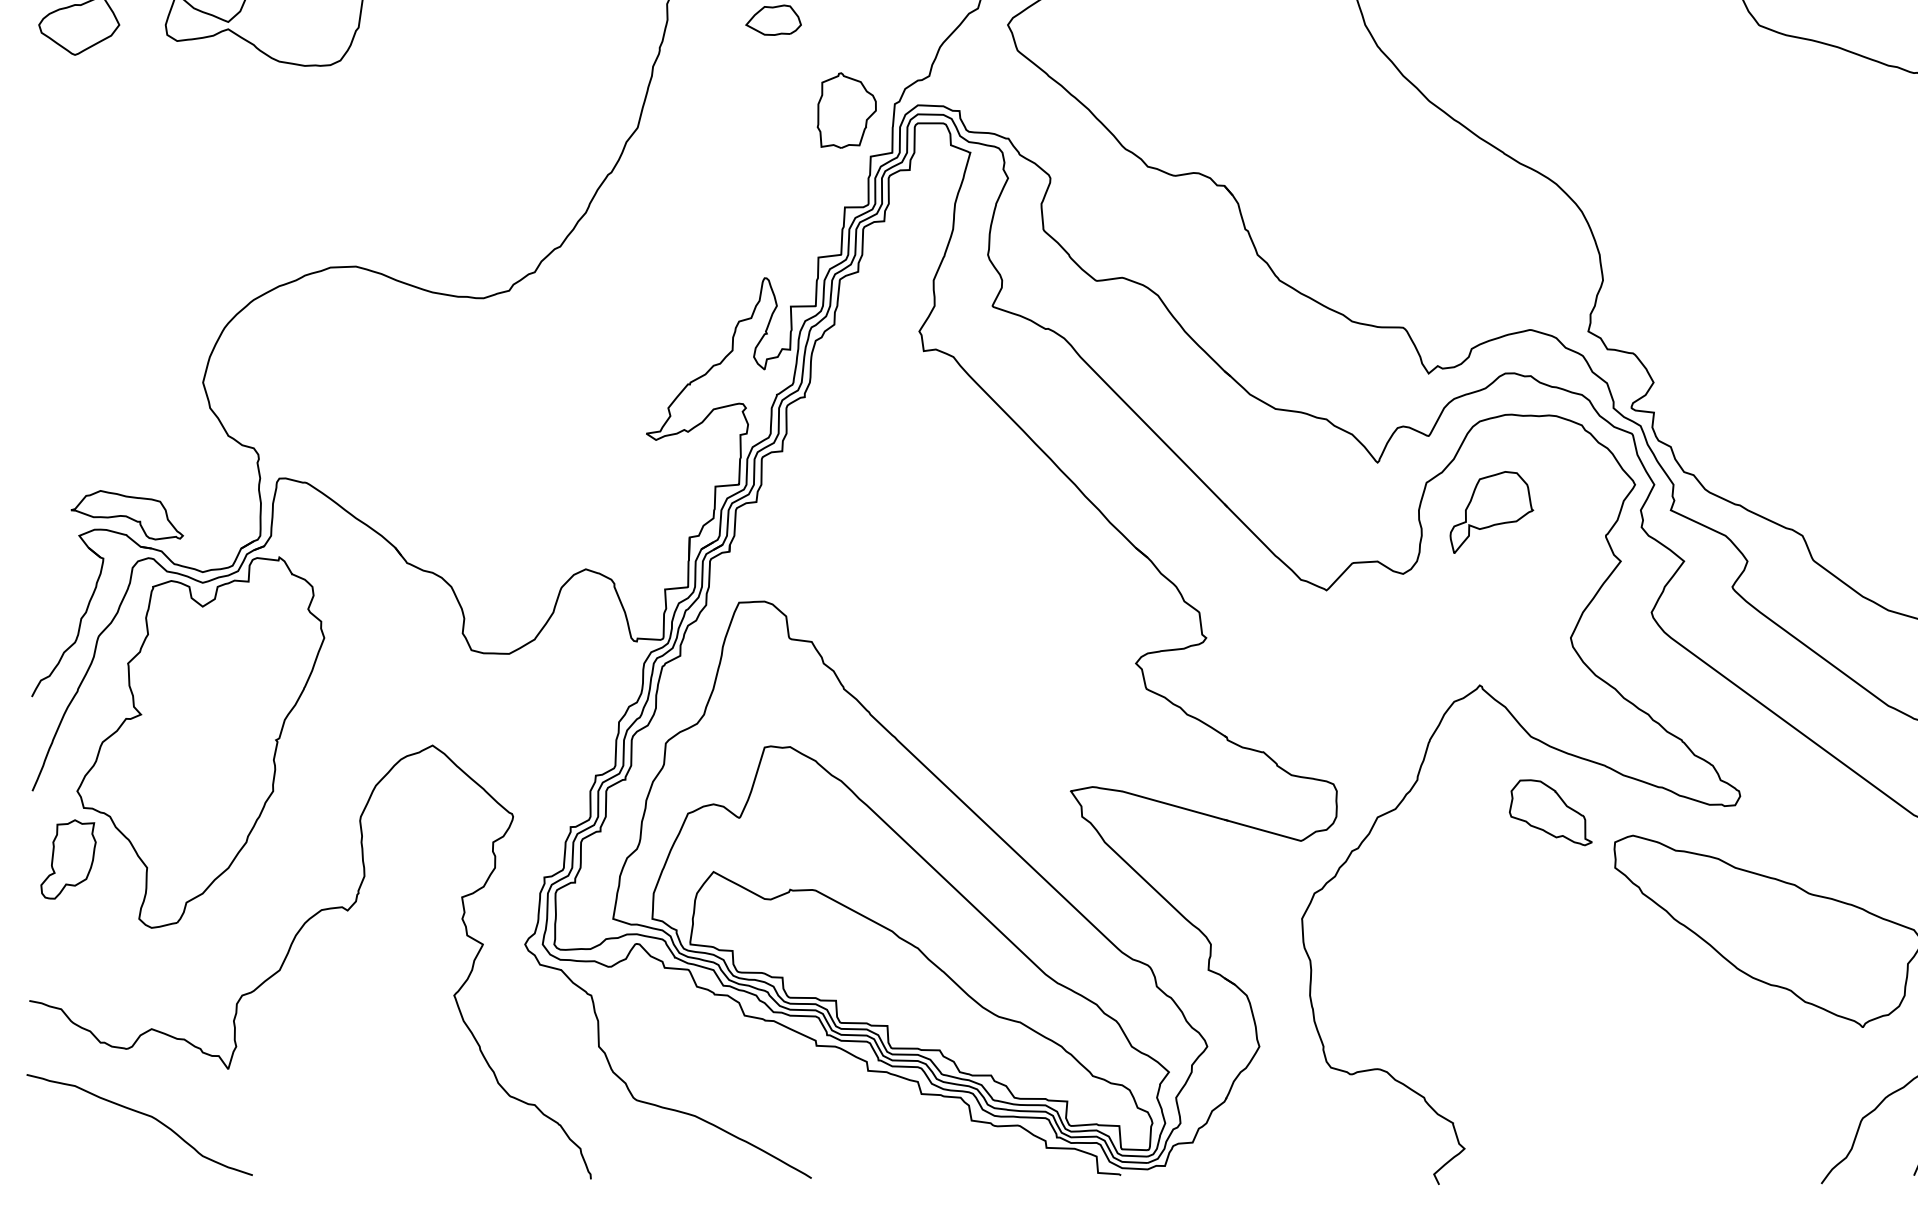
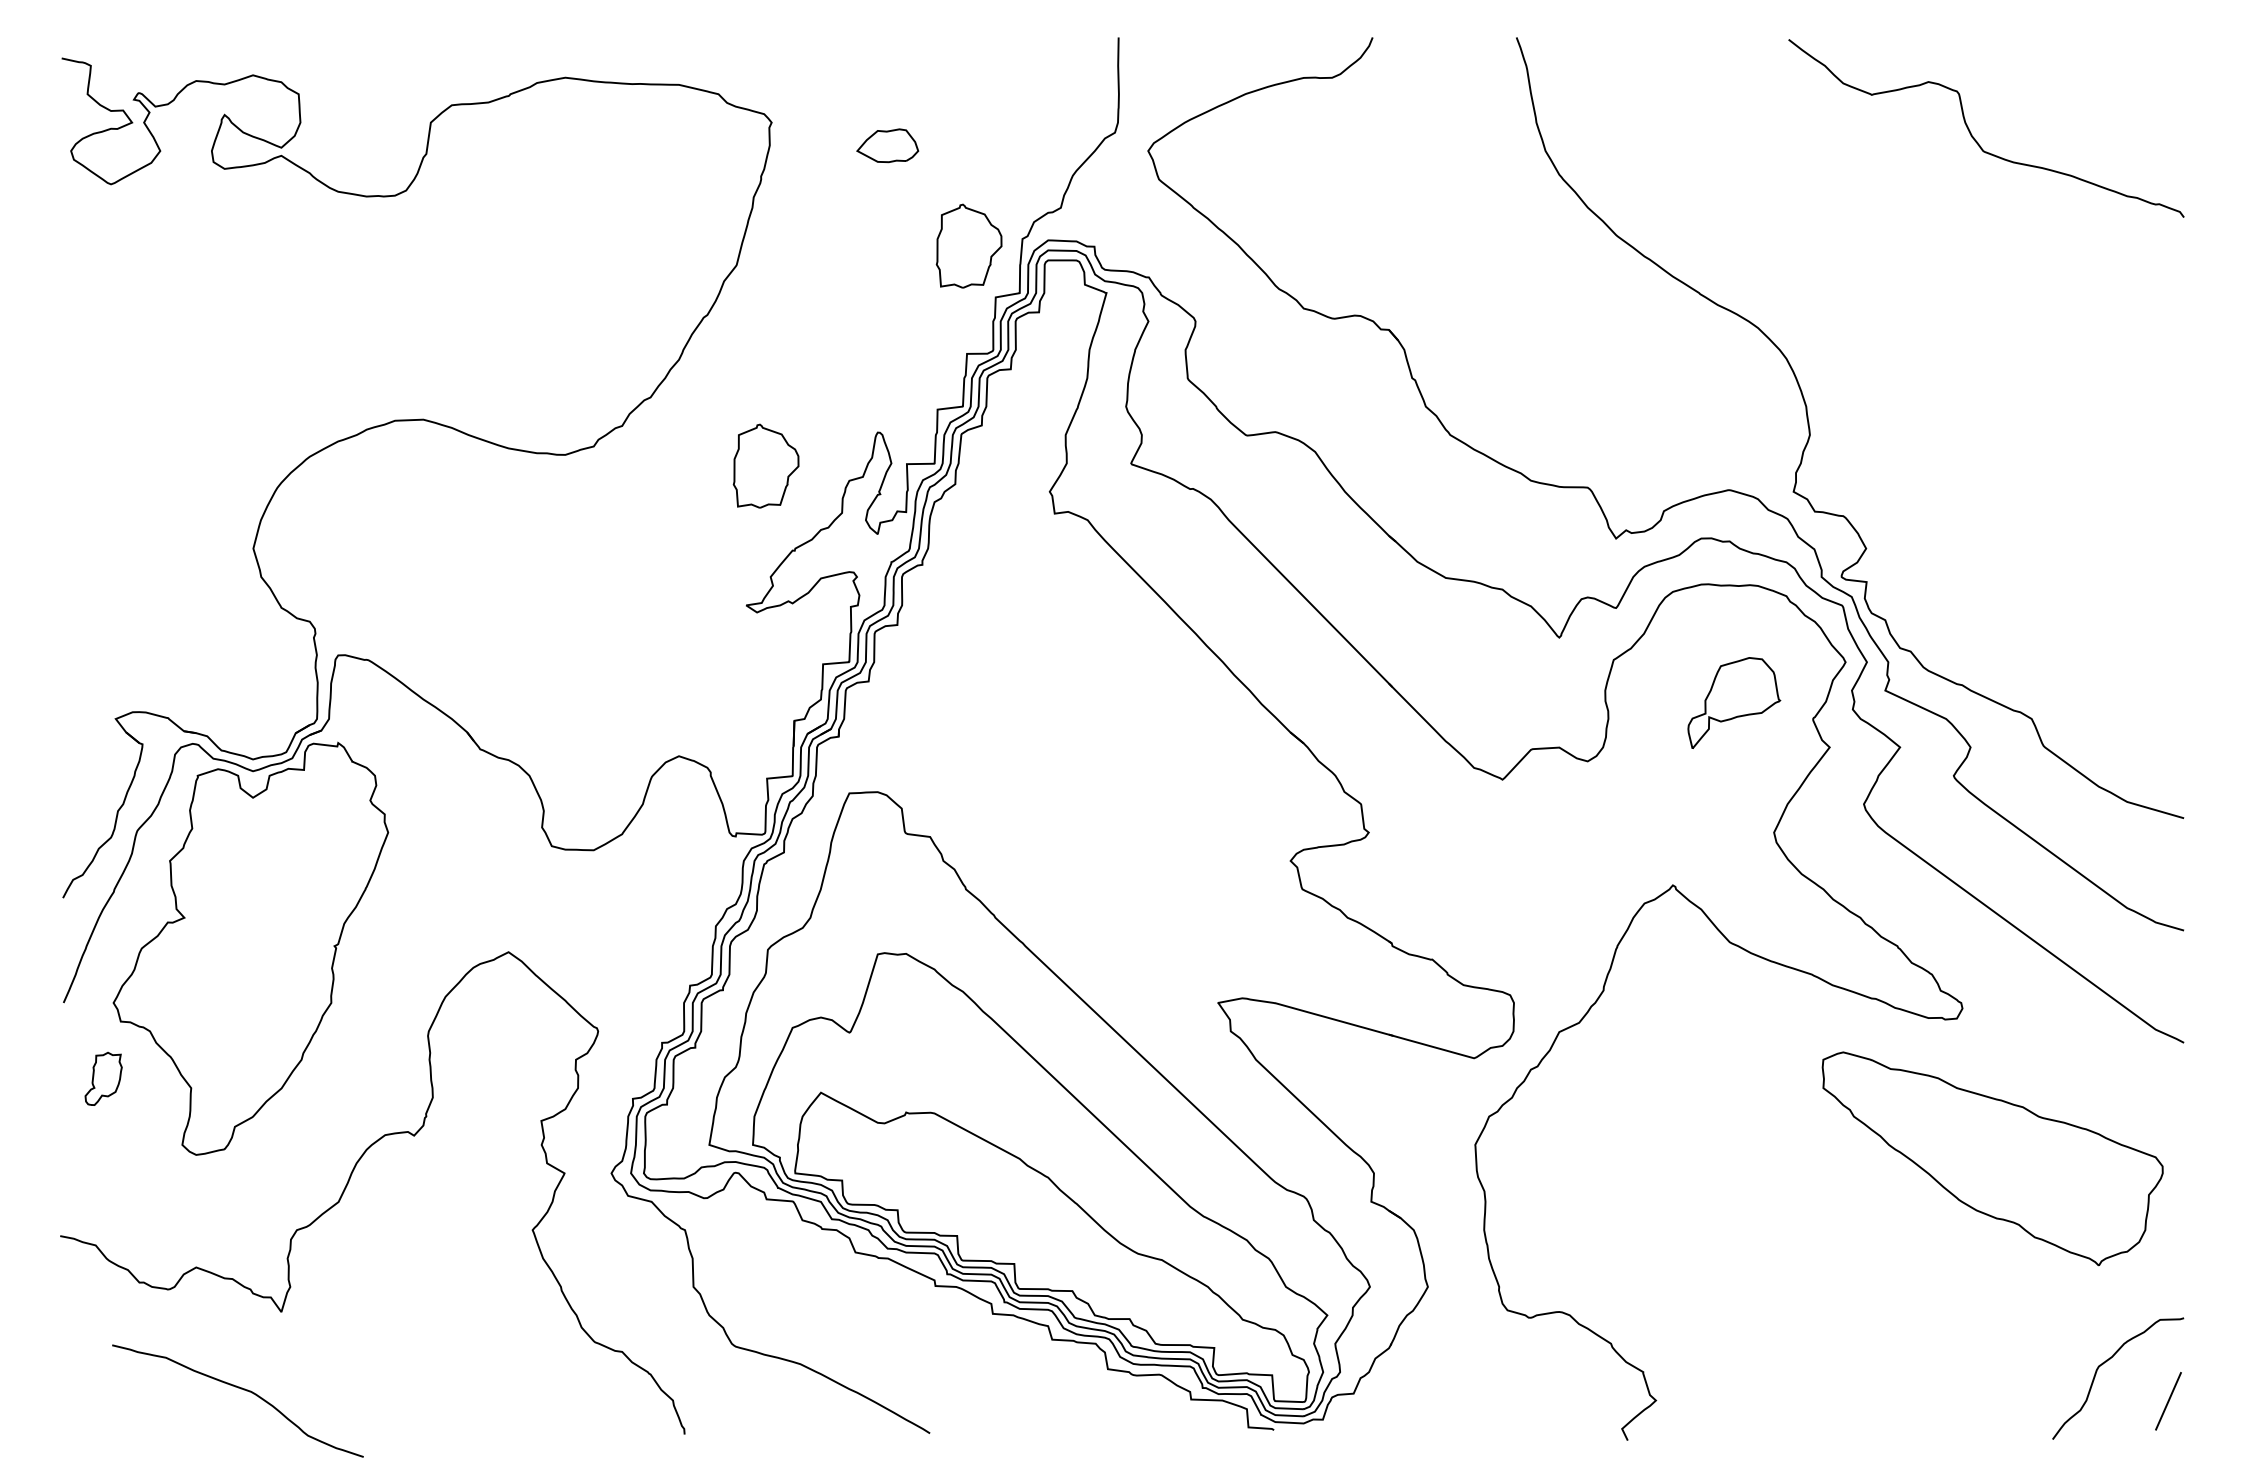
part: (663, 307) -> (765, 465), added
part: (1492, 511) -> (1734, 702), moved
part: (126, 514) -> (168, 695), removed
part: (1550, 812) -> (1751, 1026), removed
part: (68, 859) -> (103, 1078), size x0.6
curve: (144, 1115) -> (243, 1390), moved

